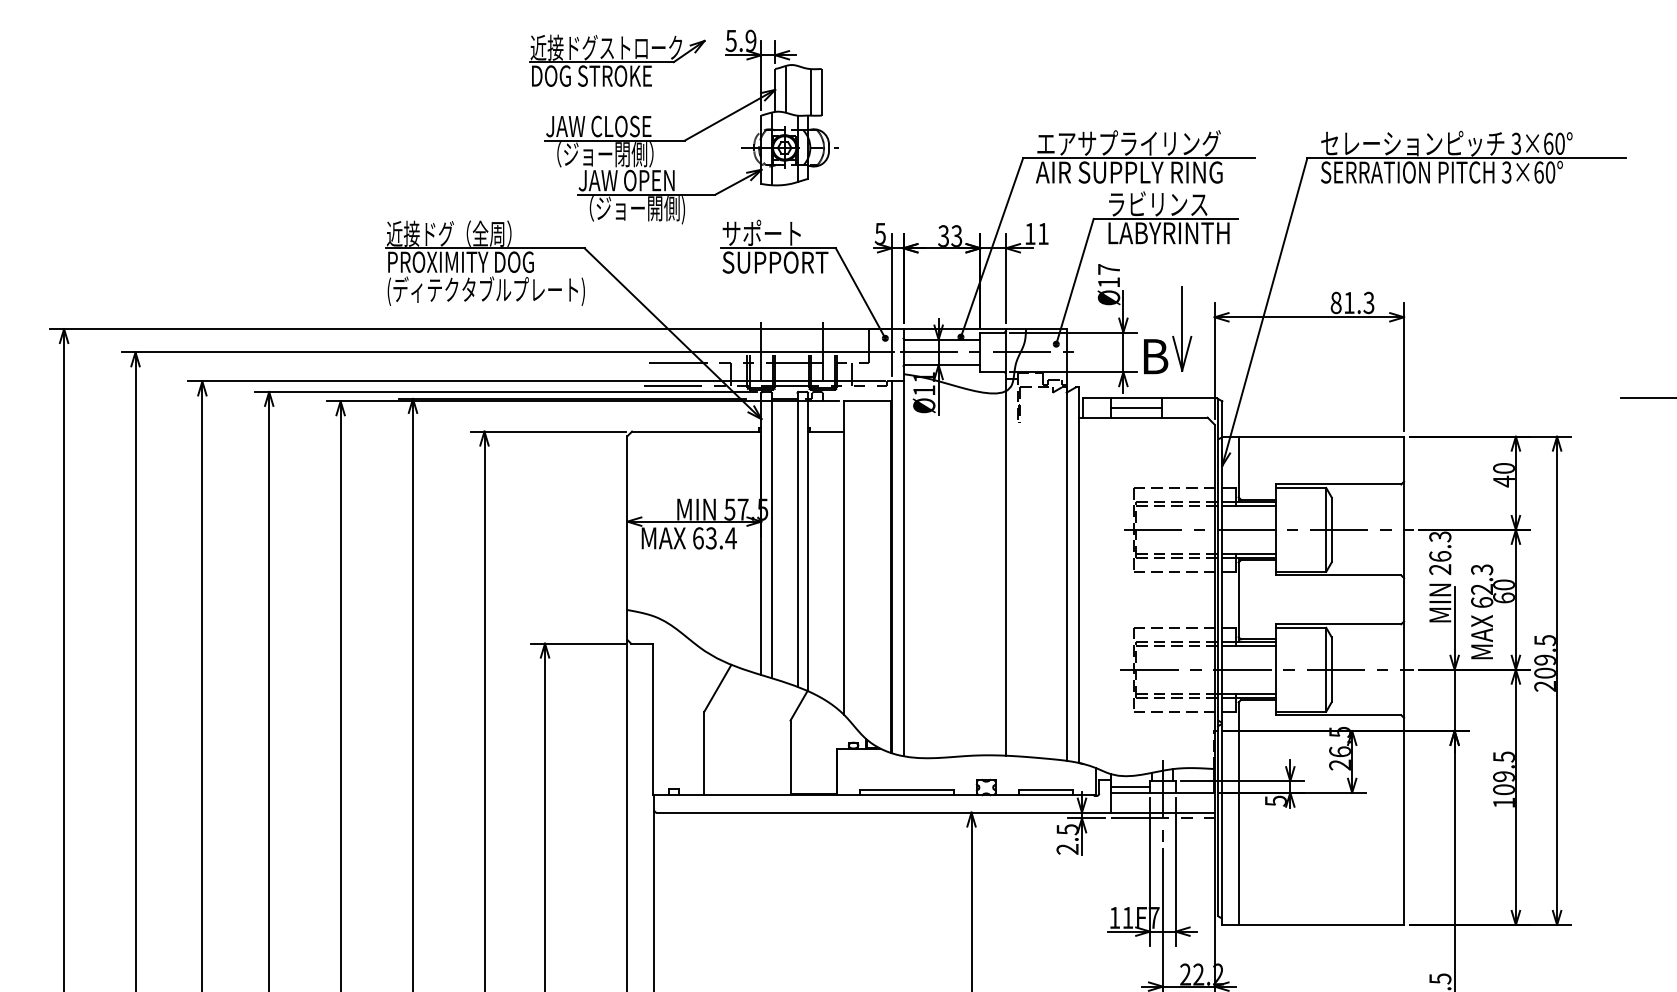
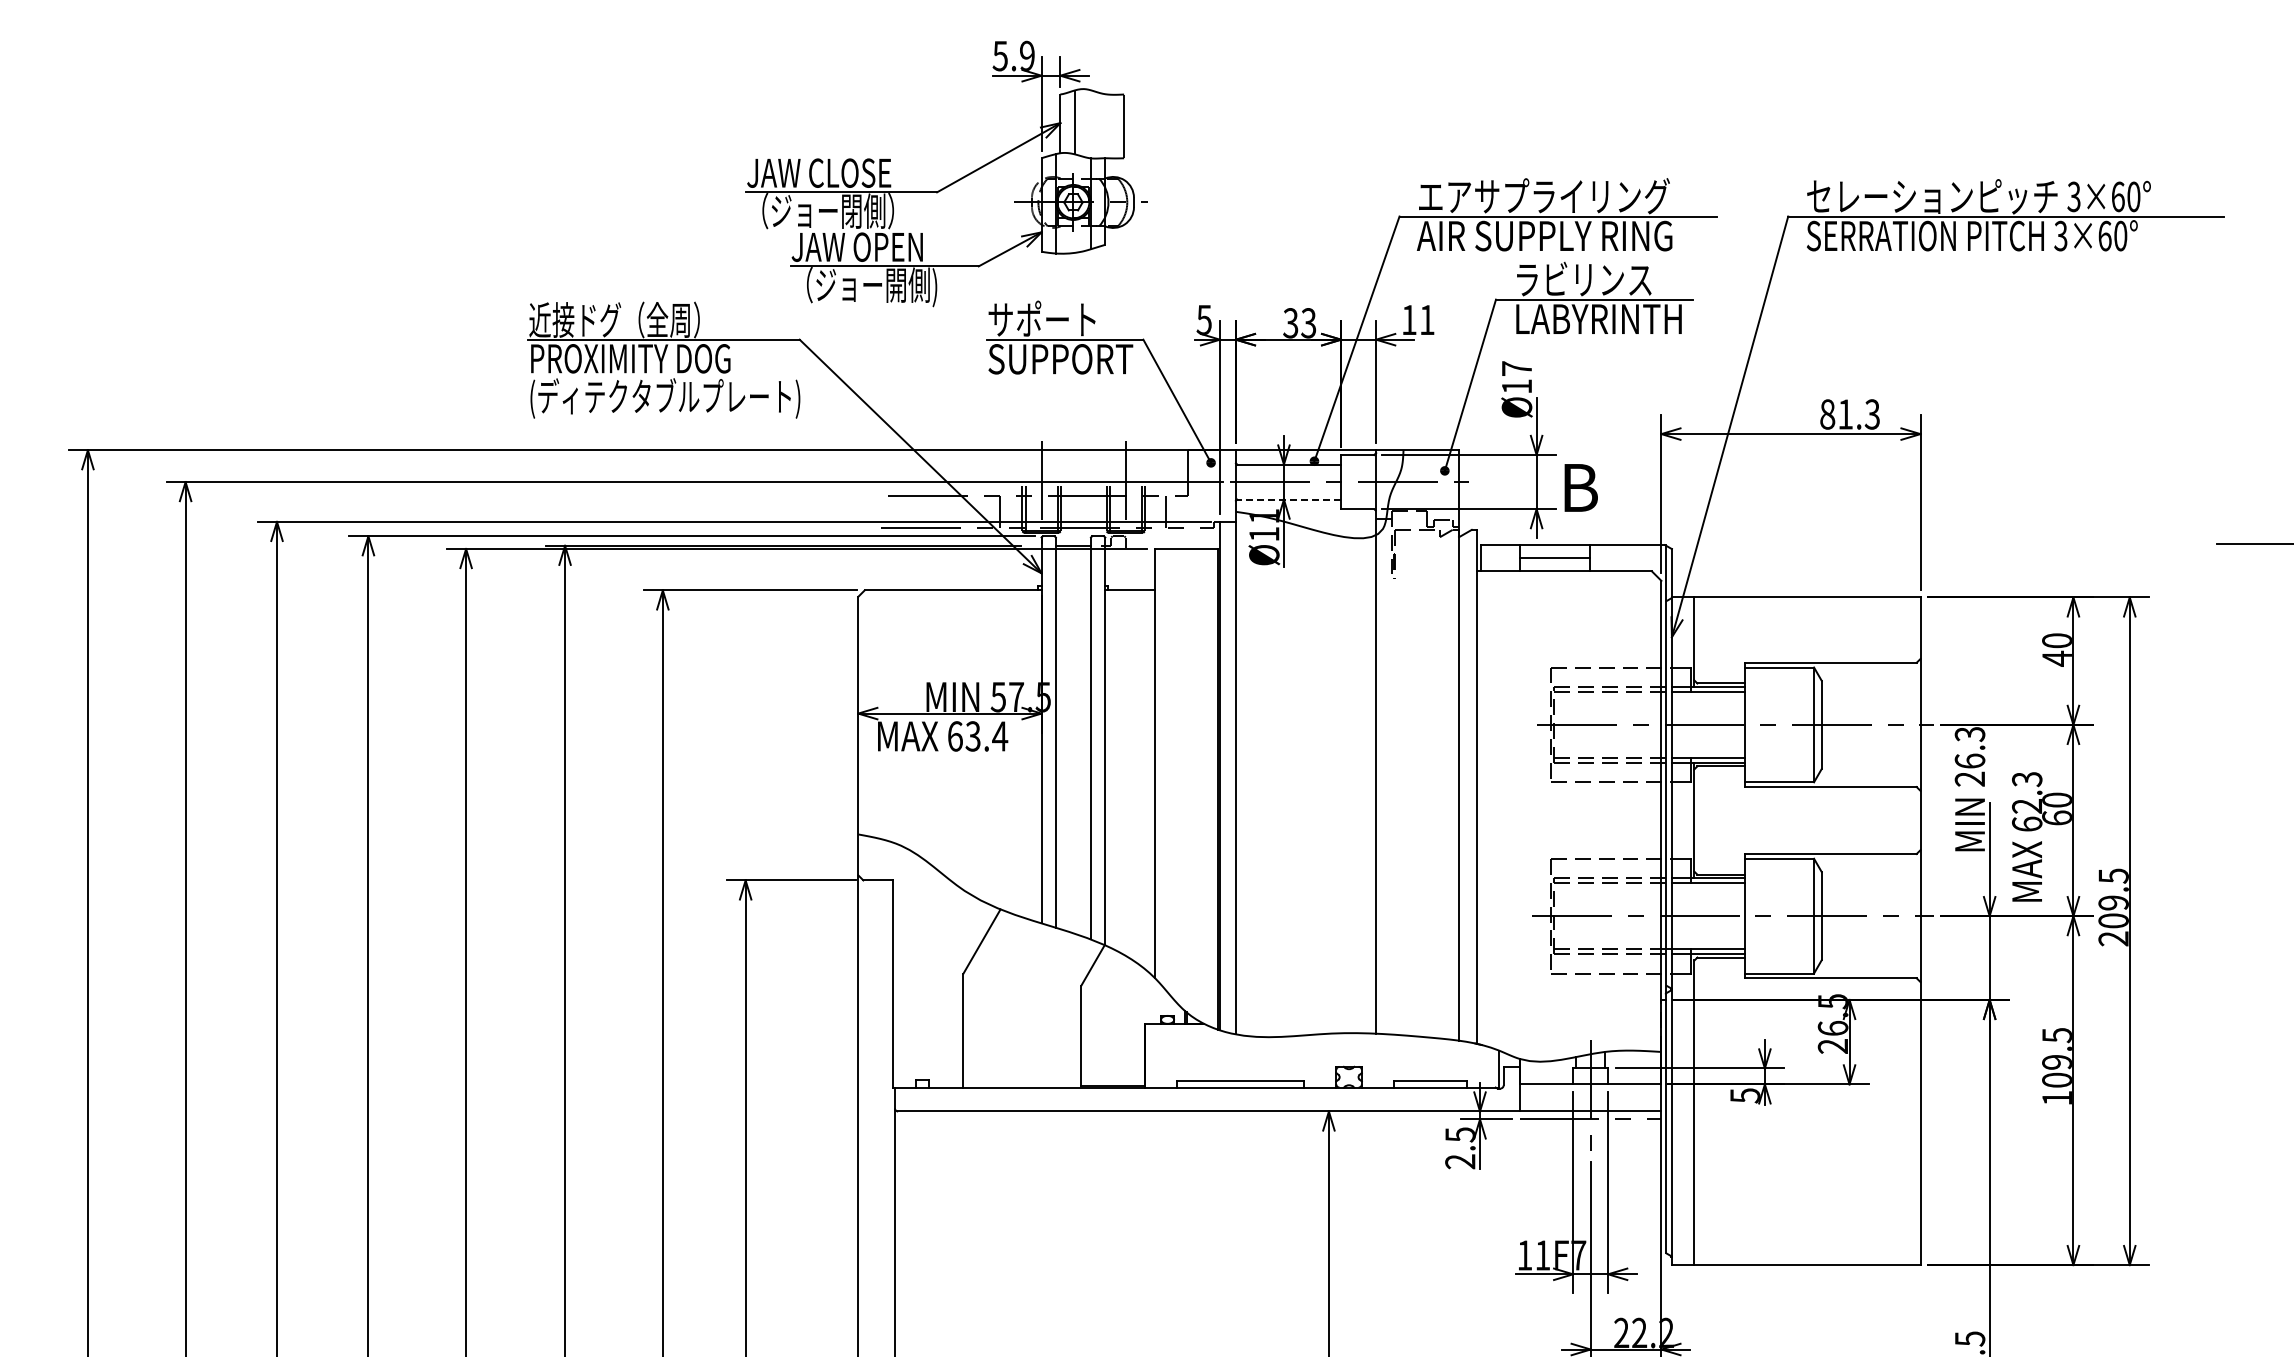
part: (617, 60) -> (844, 83), removed
line: (811, 92) -> (1109, 126), removed
part: (1181, 328) -> (1616, 449), removed
line: (942, 365) -> (1289, 499), solid -> dashed
line: (1130, 787) -> (1546, 1076), removed

